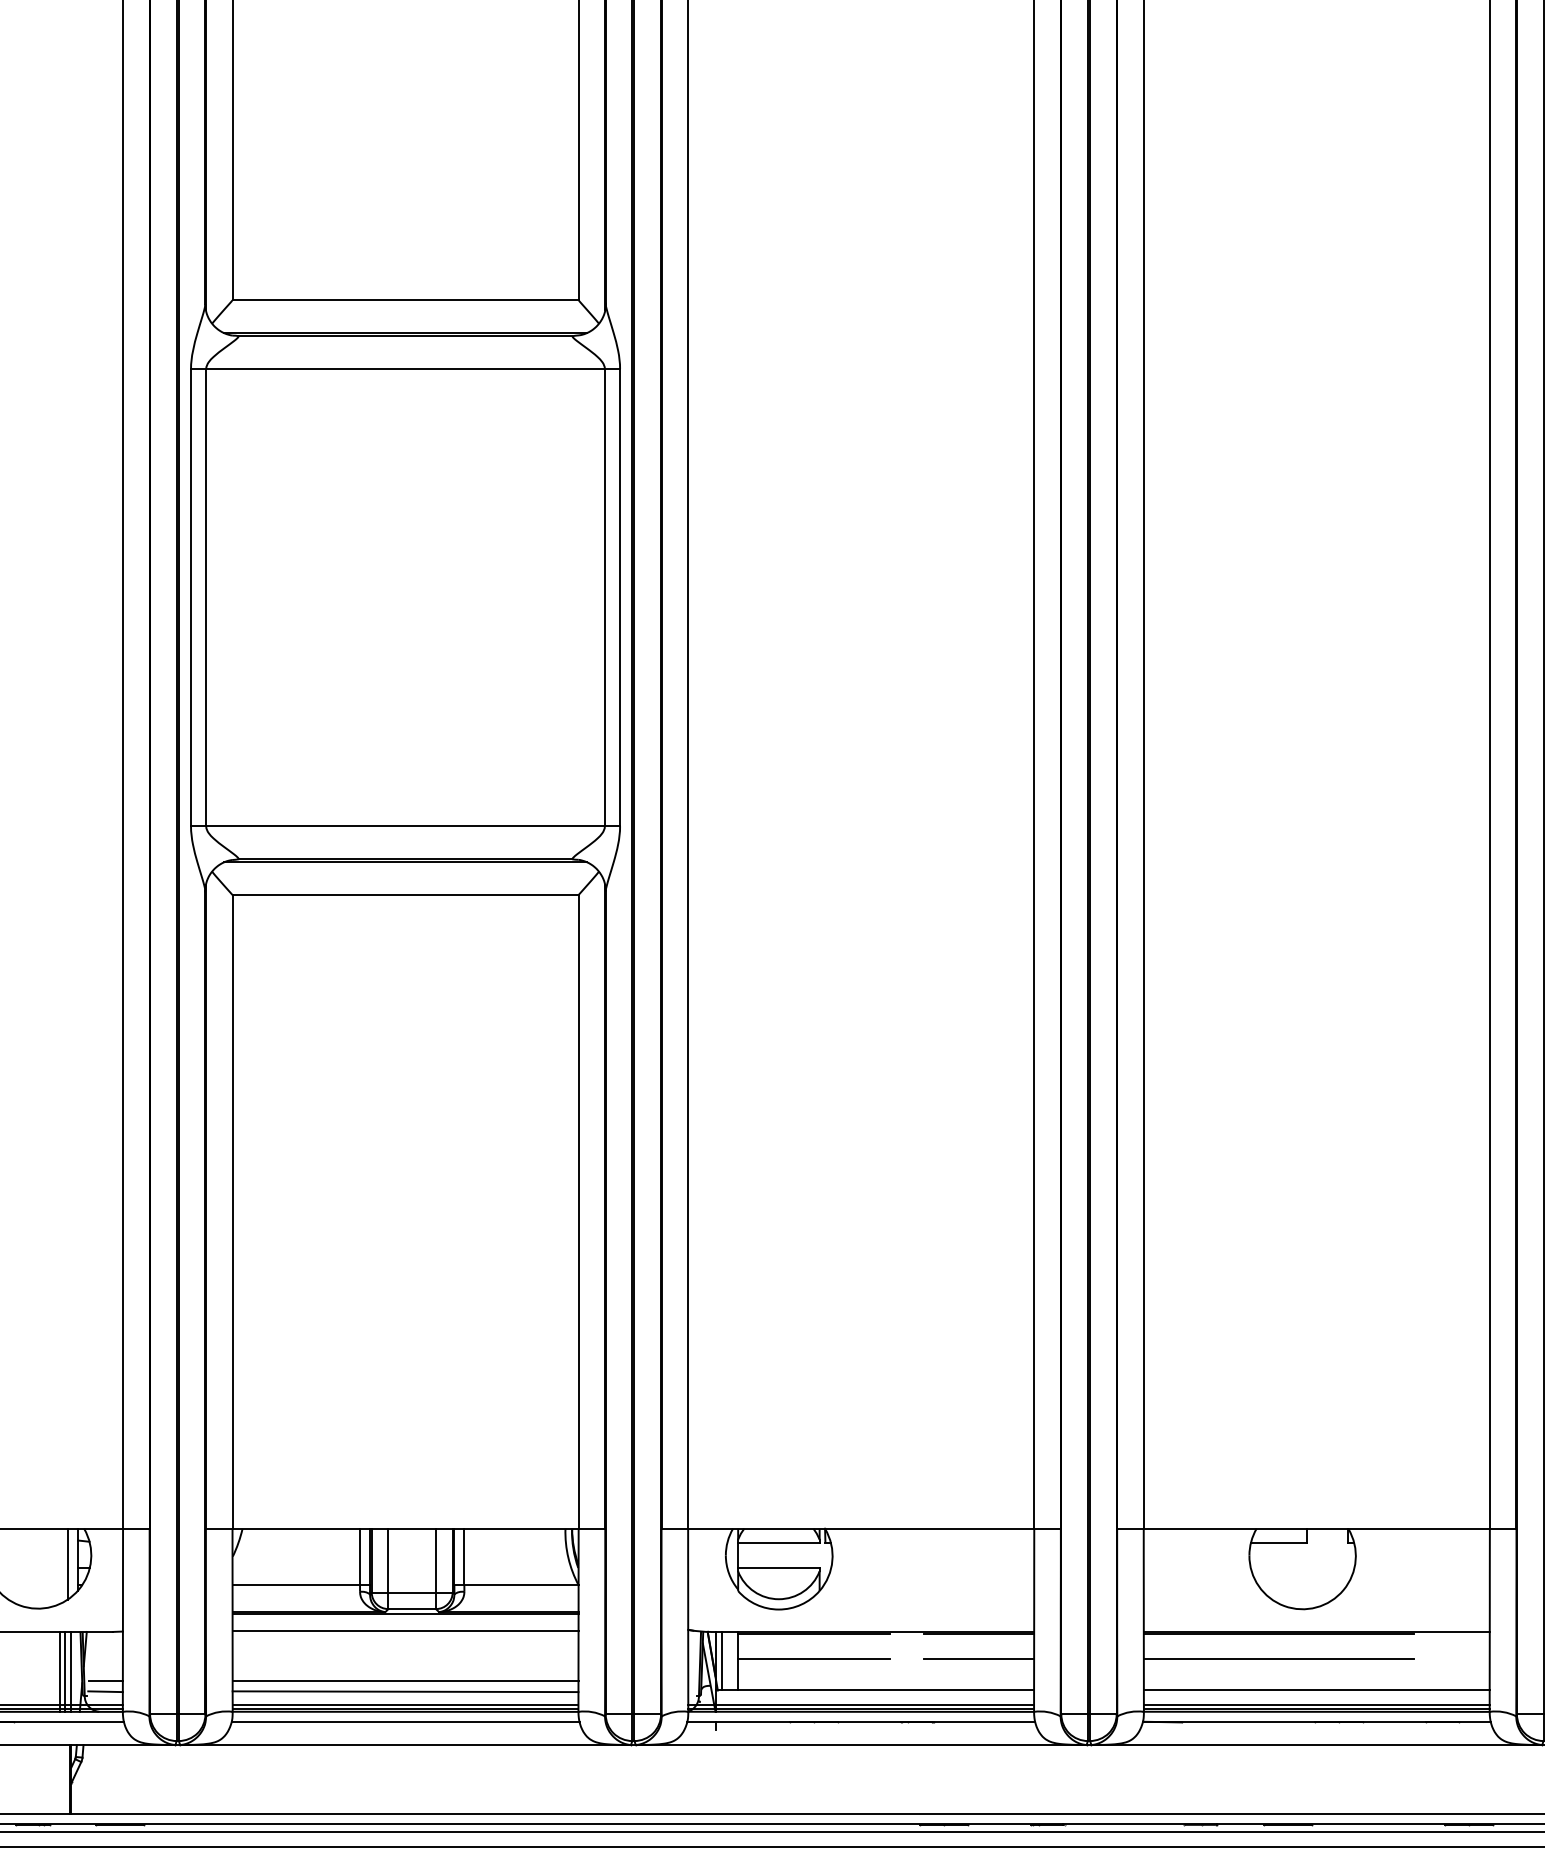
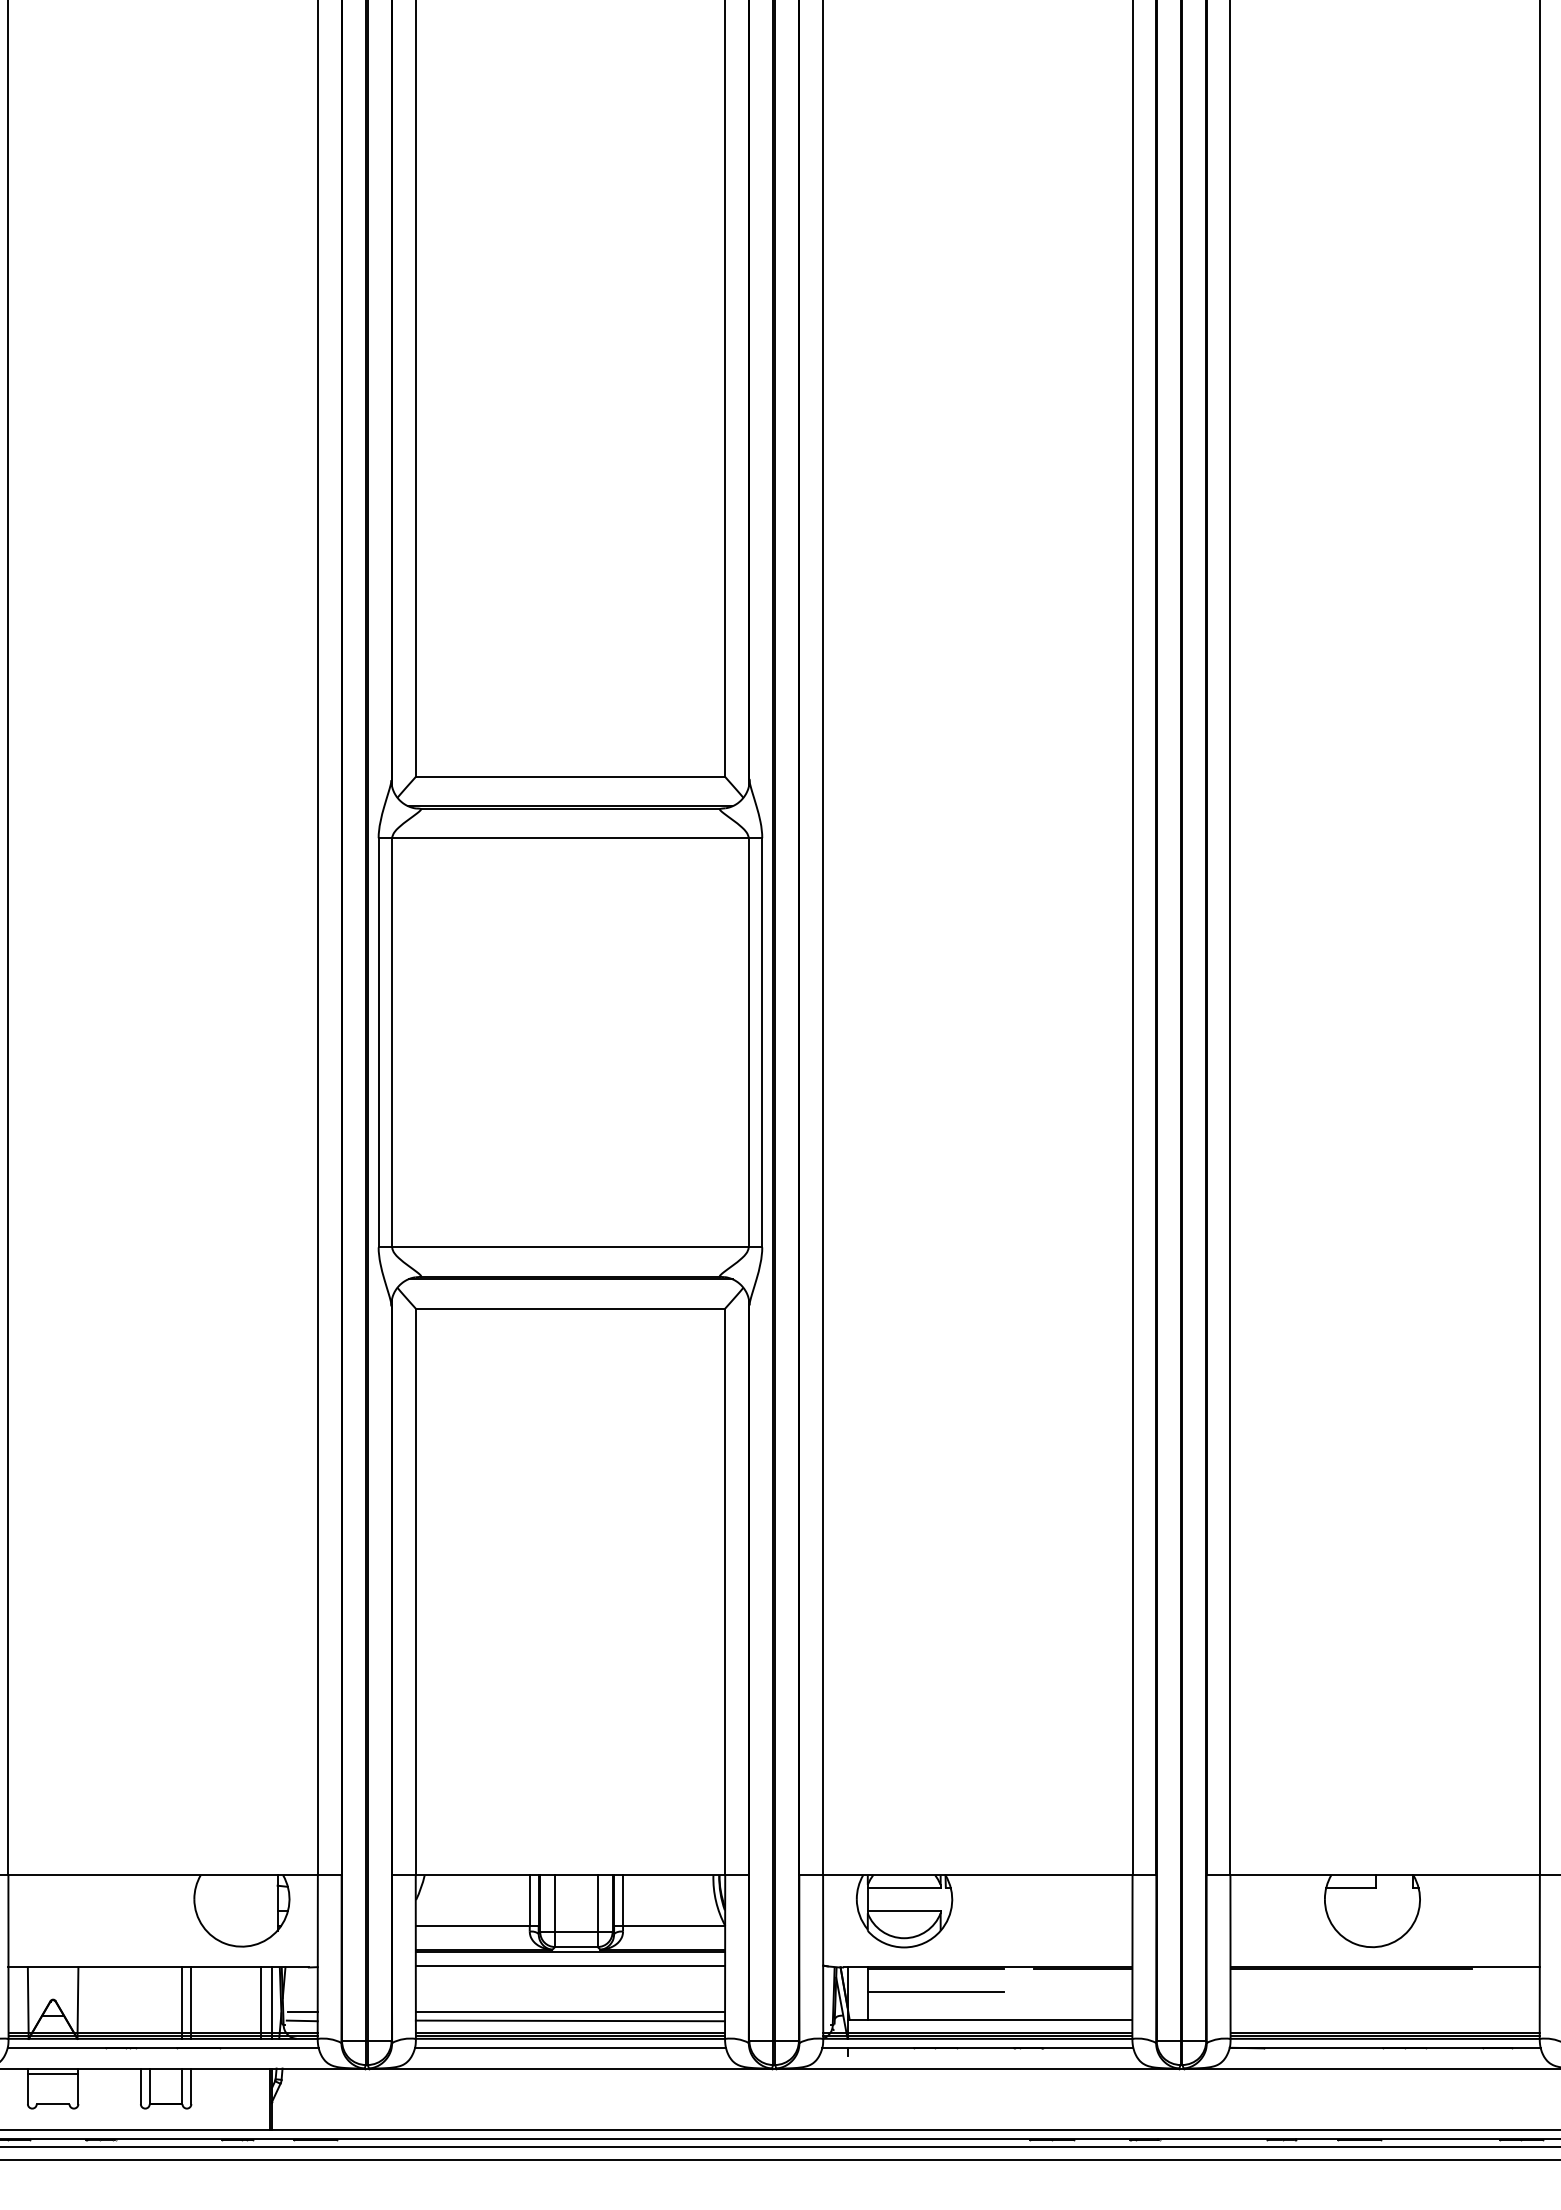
line: (67, 1563) -> (268, 1906), removed
line: (978, 1658) -> (1082, 1991), removed
line: (1279, 1658) -> (1351, 1991), removed
line: (722, 1661) -> (853, 1993), removed
line: (64, 1671) -> (265, 2002), removed
line: (1316, 1690) -> (1384, 2019), removed

